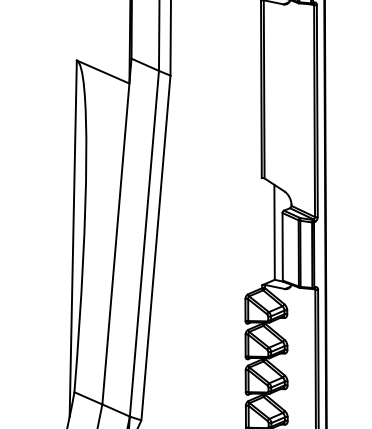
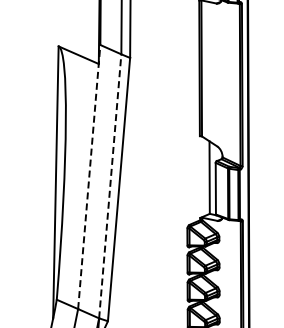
line: (117, 230) -> (89, 176), solid -> dashed
line: (144, 242) -> (110, 185), solid -> dashed

